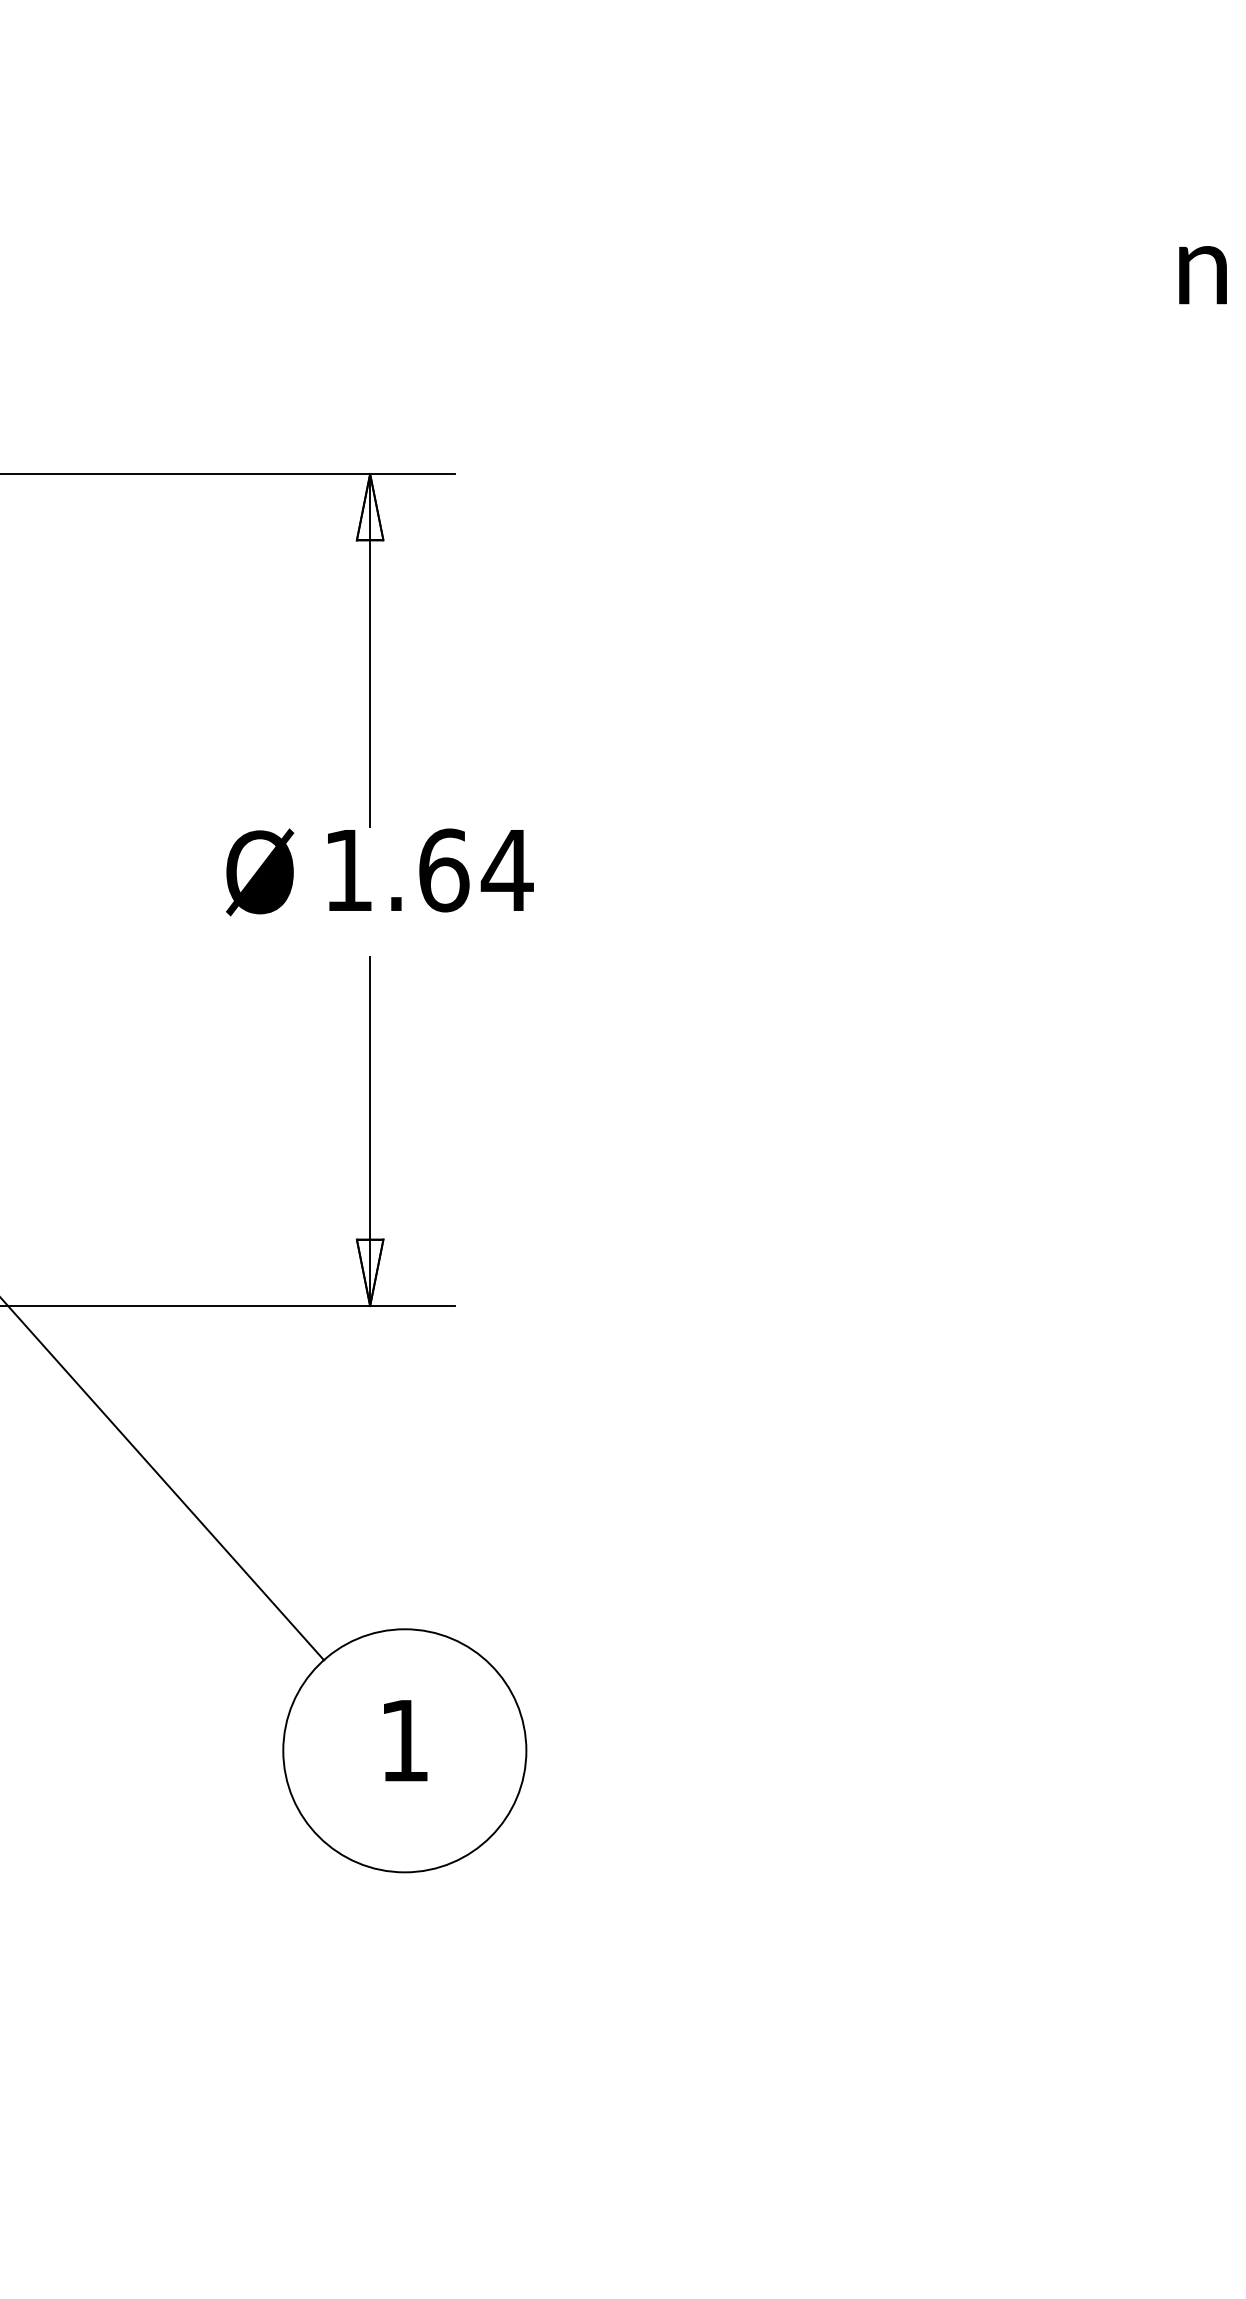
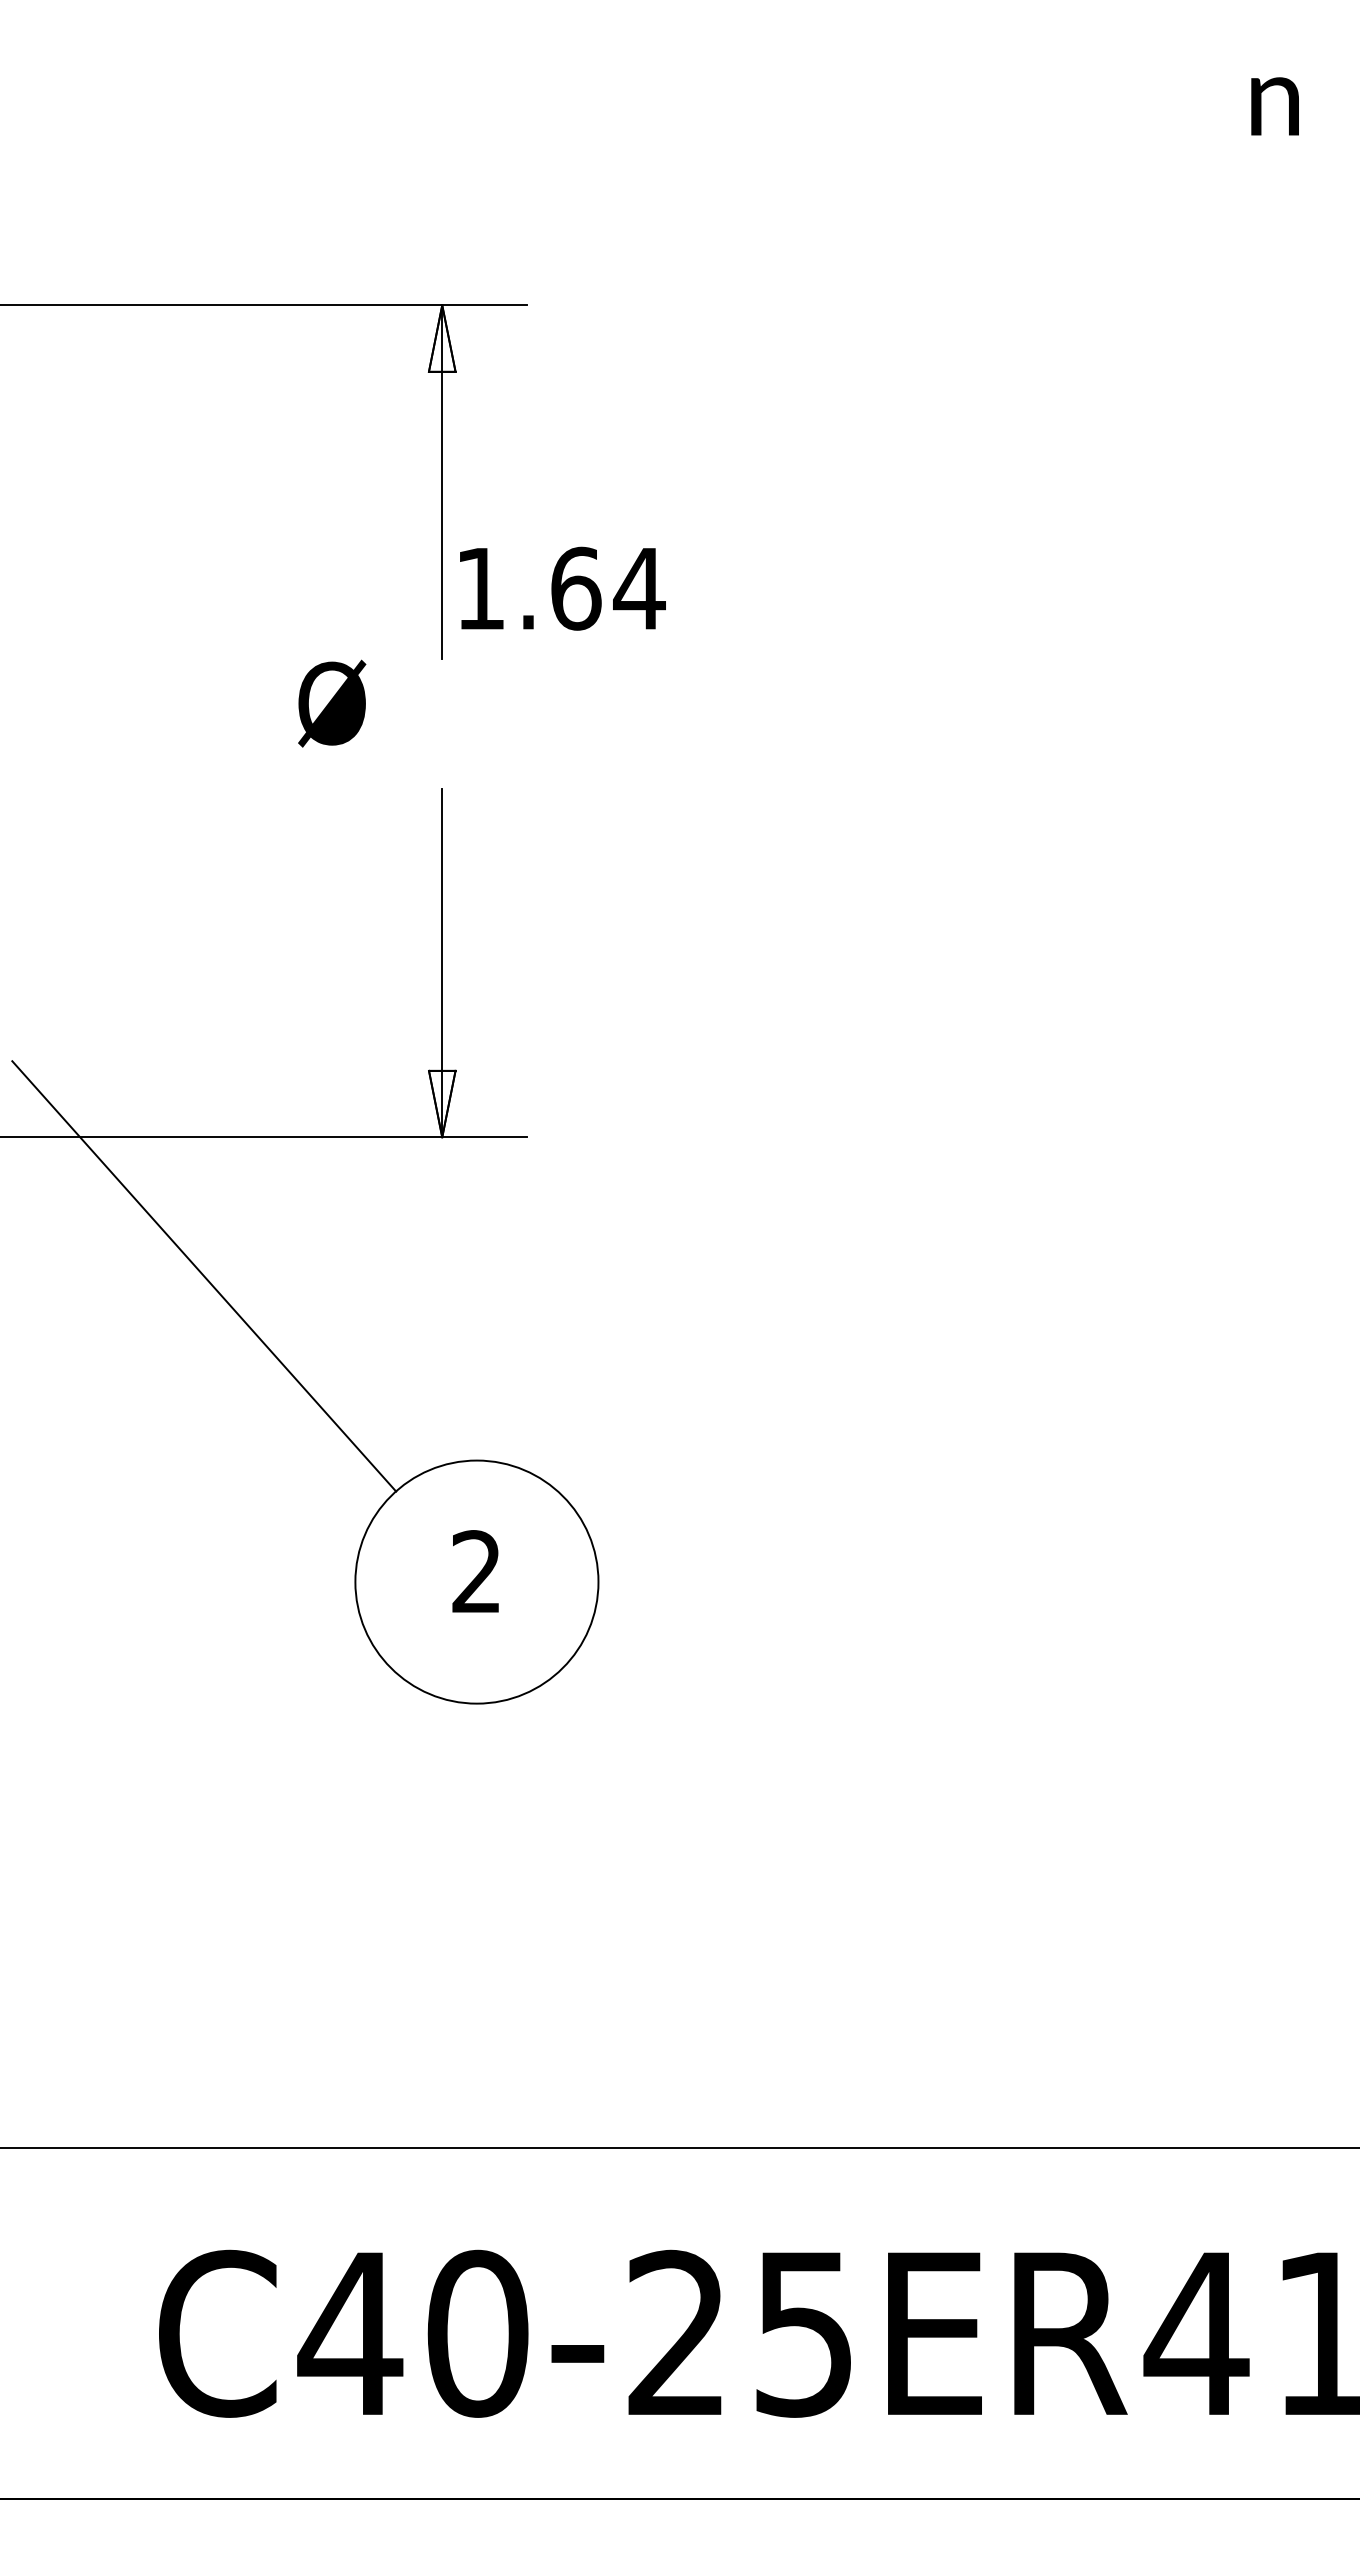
text: (430, 870) -> (562, 588), moved
text: (403, 1740) -> (475, 1571), 1 -> 2

